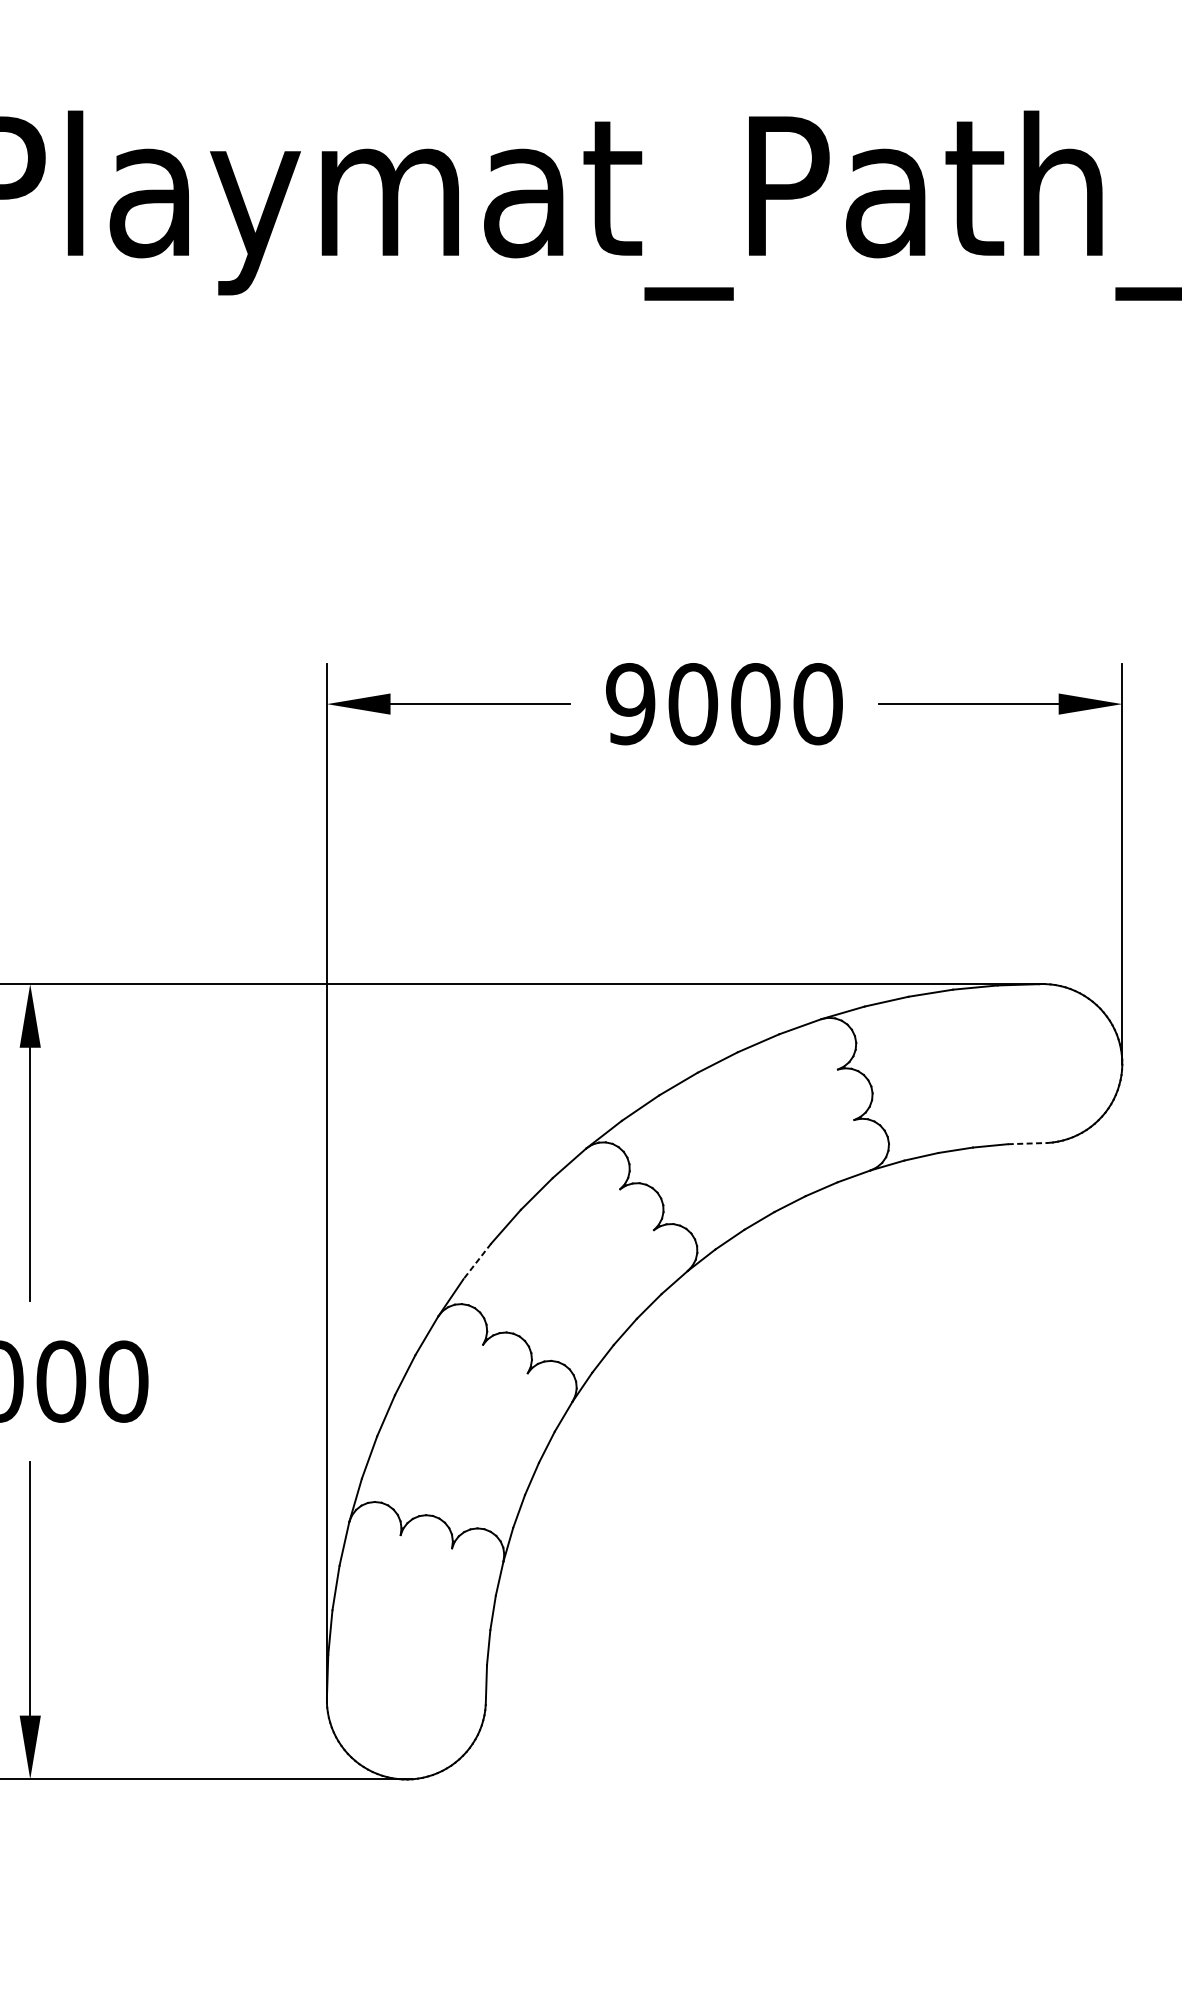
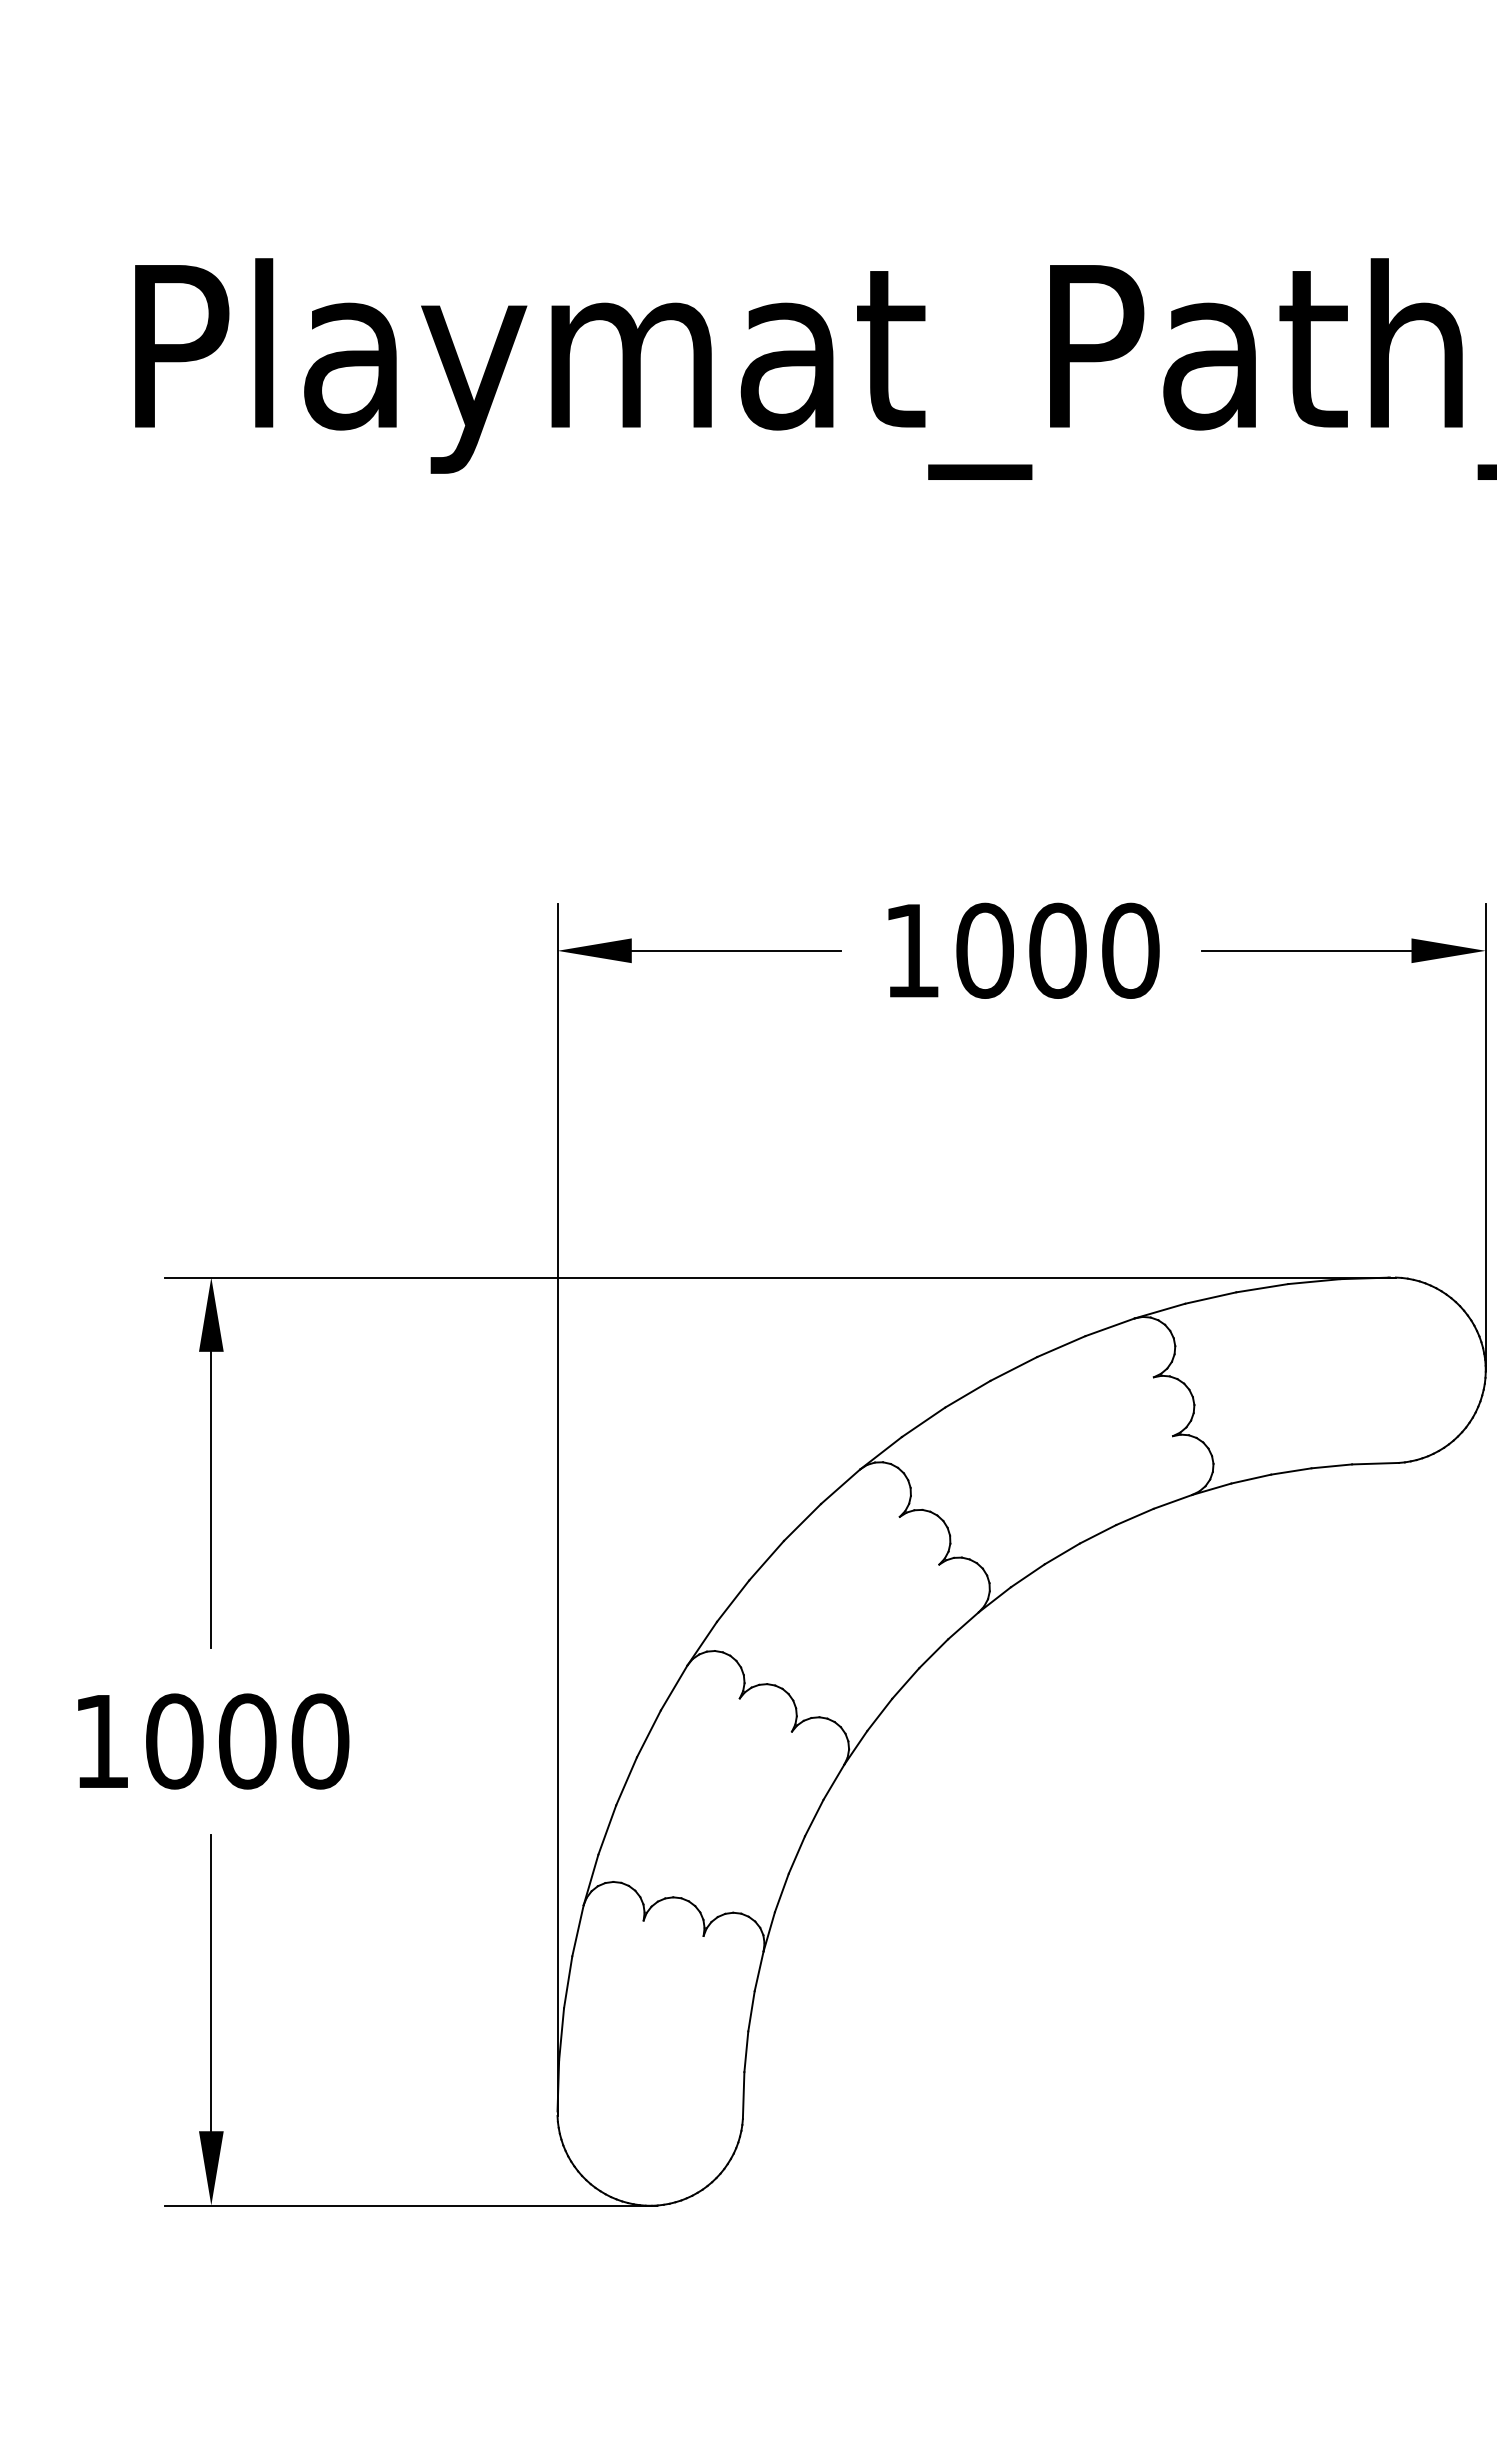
text: (630, 703) -> (911, 950), 9000 -> 1000
line: (1028, 1143) -> (1376, 1463), dashed -> solid
line: (476, 1261) -> (732, 1601), dashed -> solid

